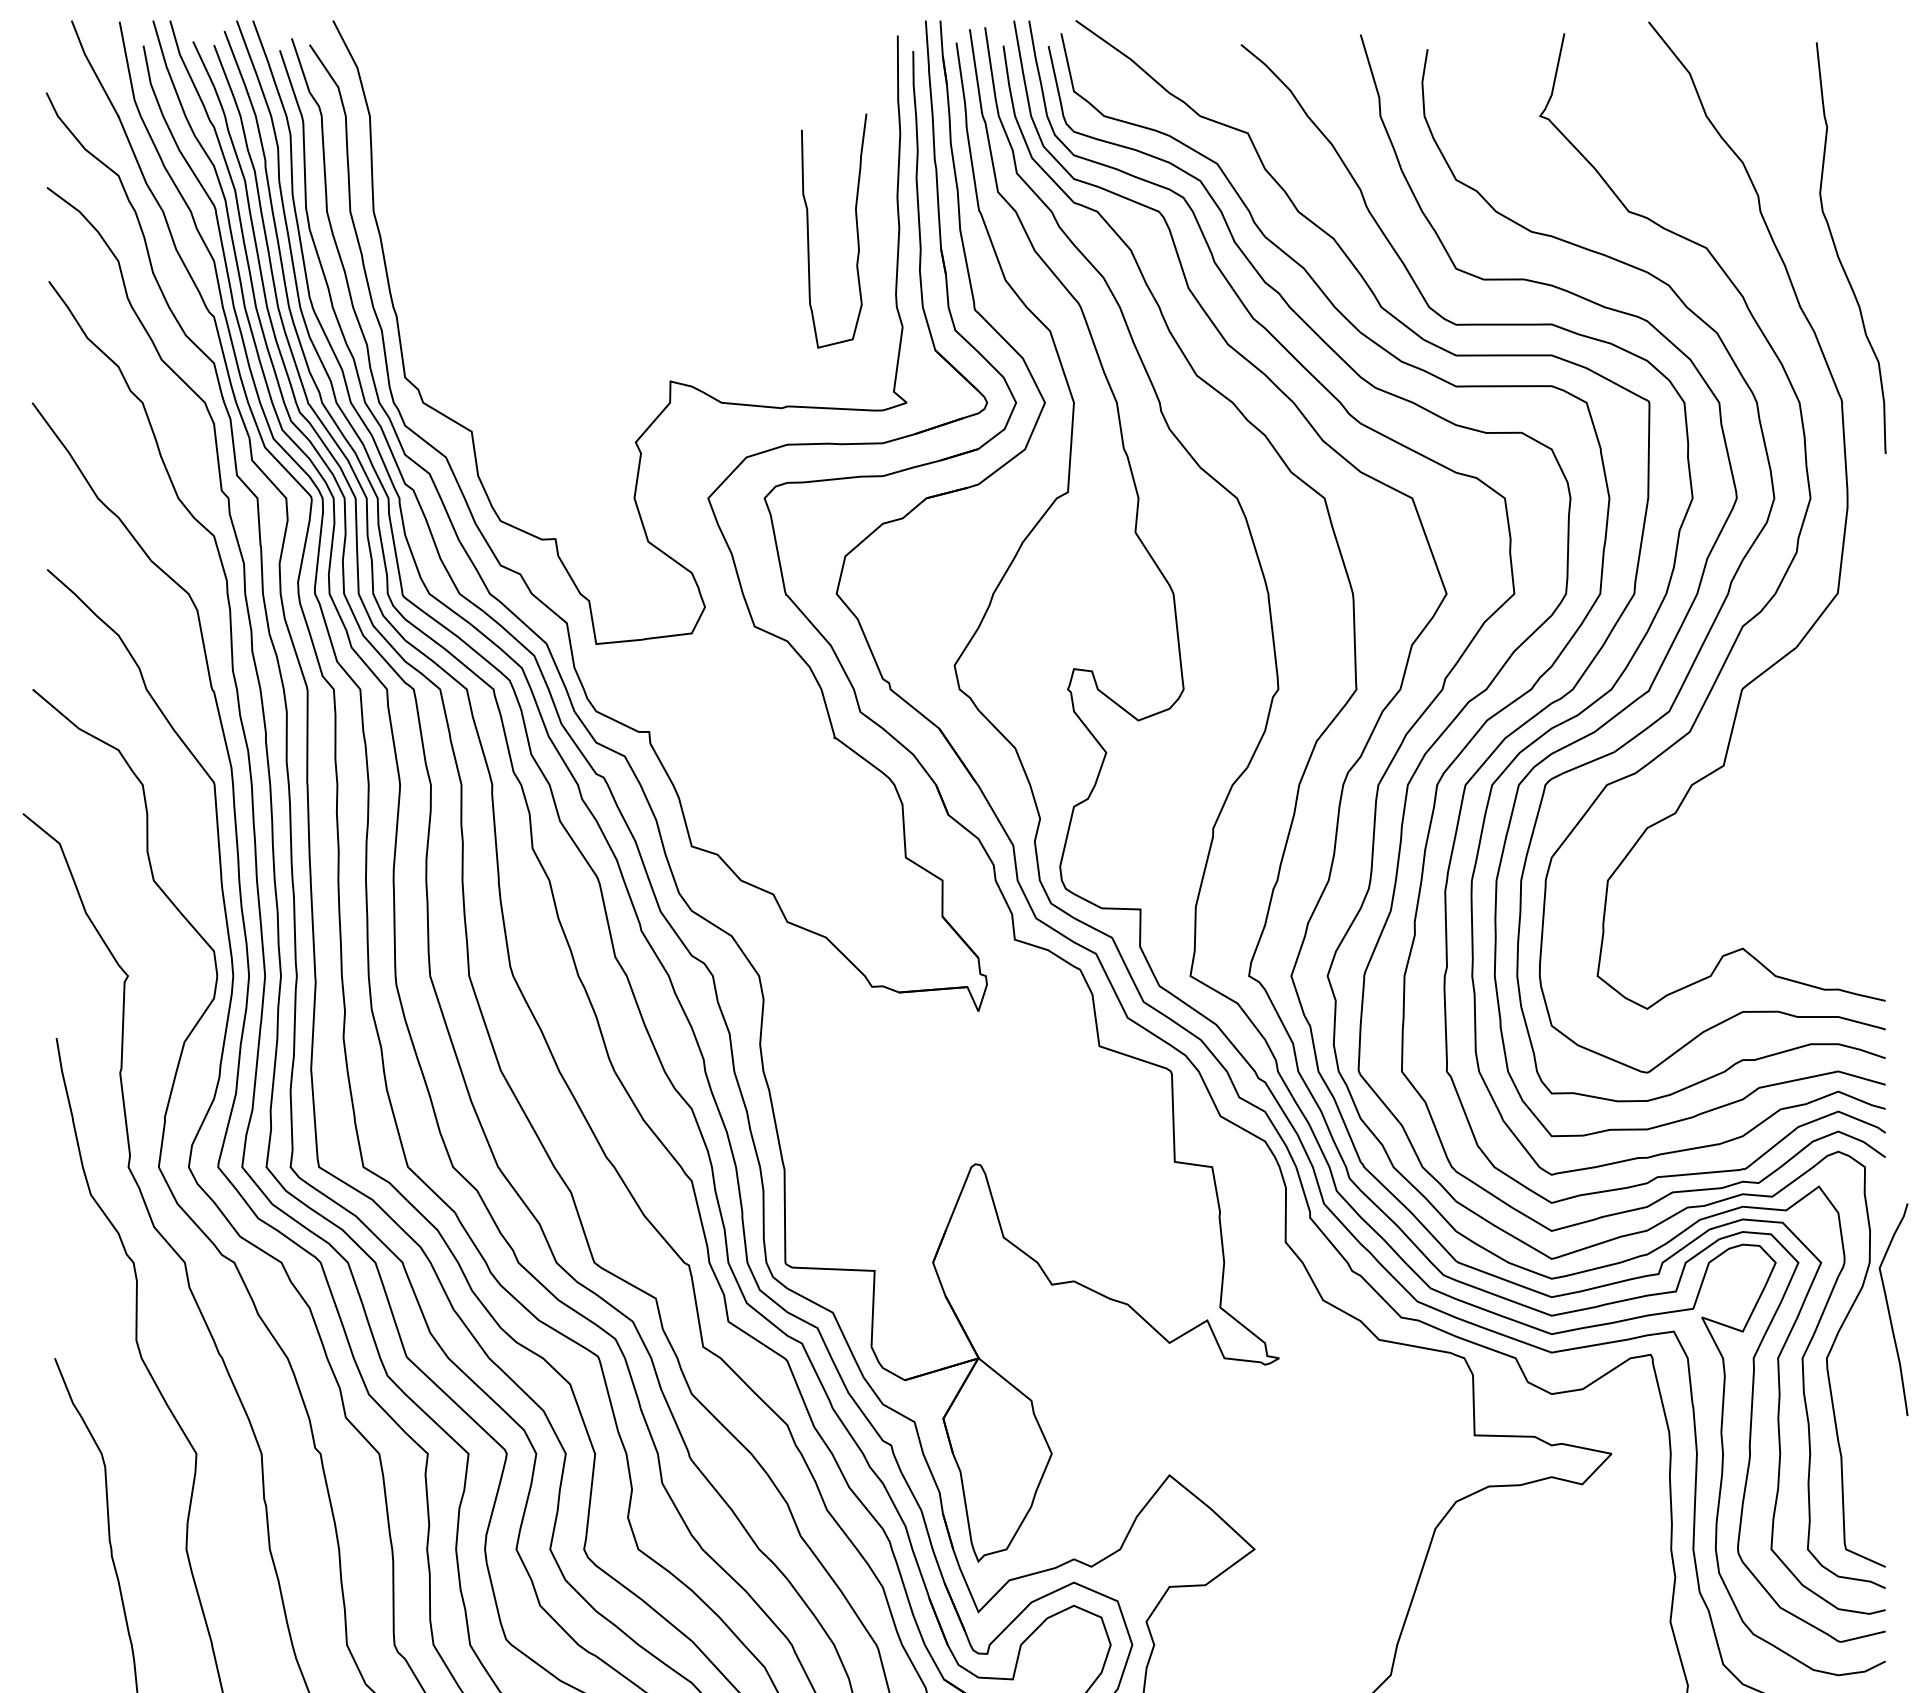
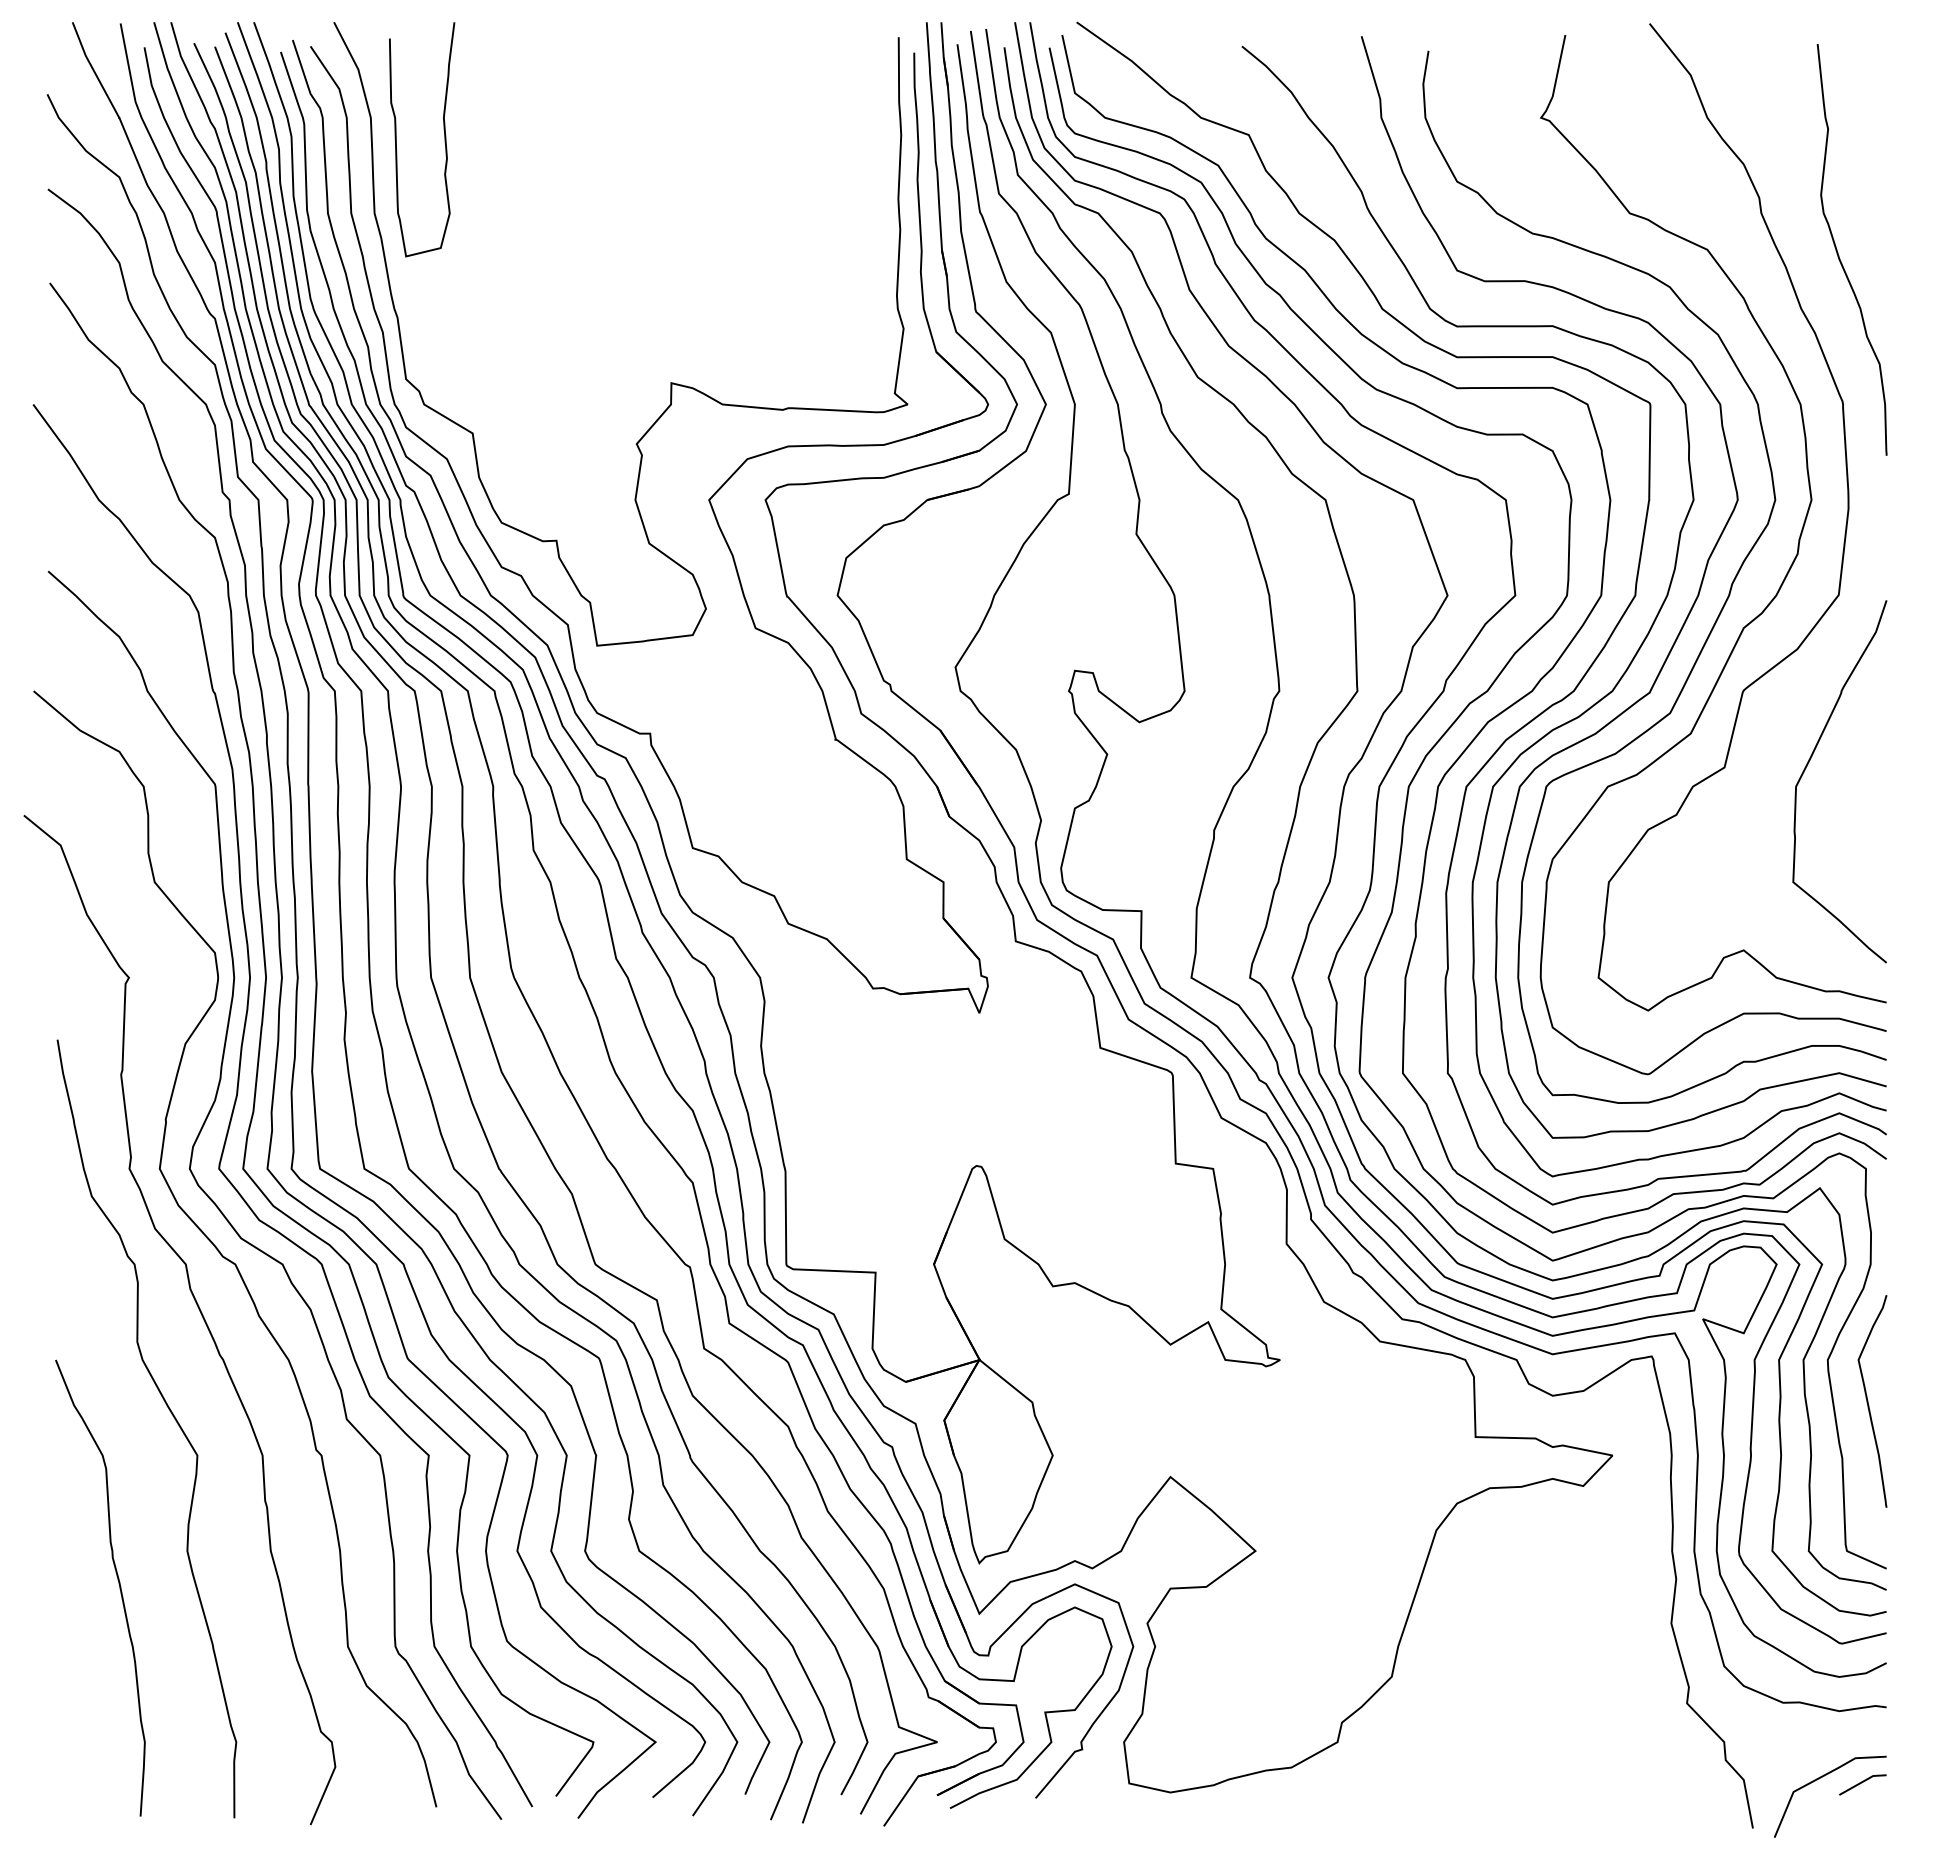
curve: (856, 230) -> (444, 139), moved
curve: (1806, 764) -> (1807, 766), added
curve: (1889, 1309) -> (1868, 1401), moved

